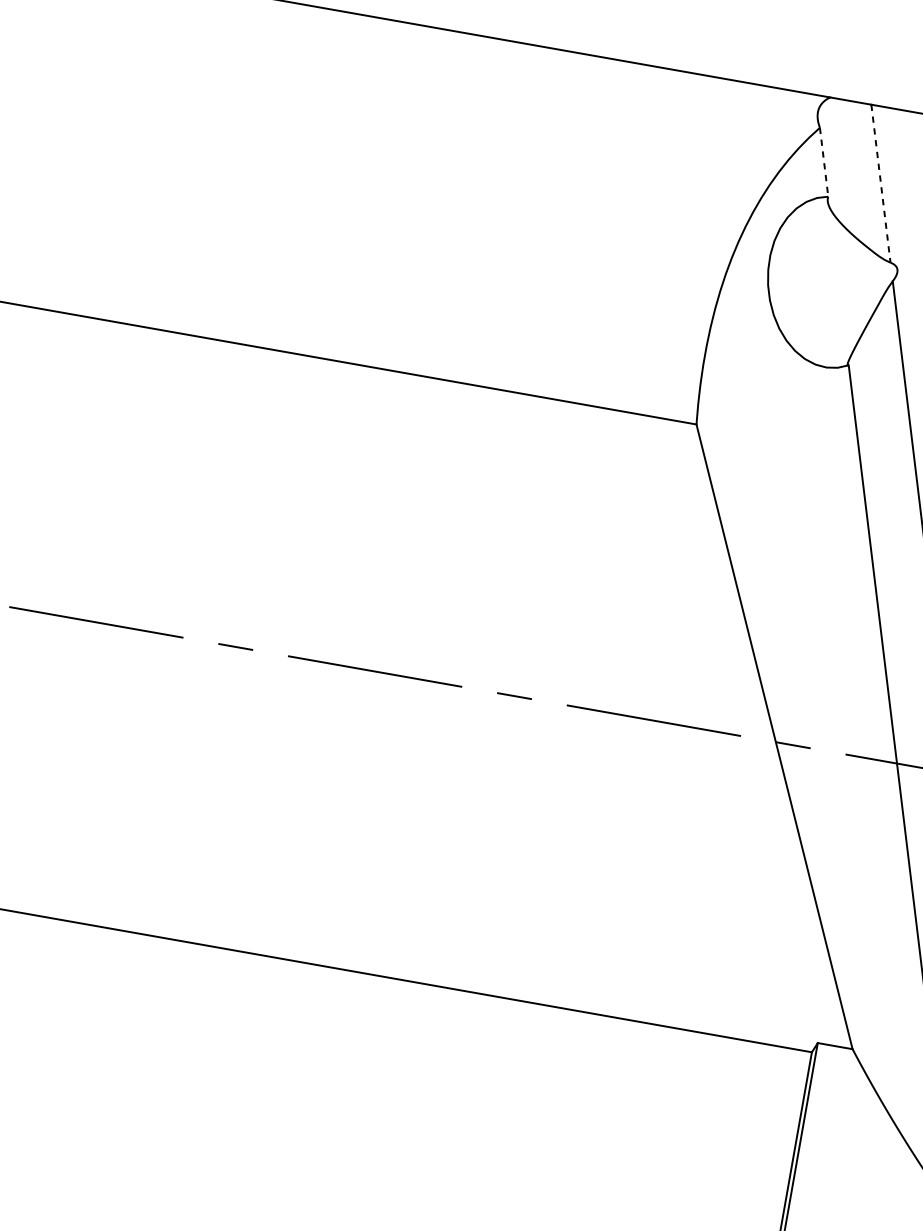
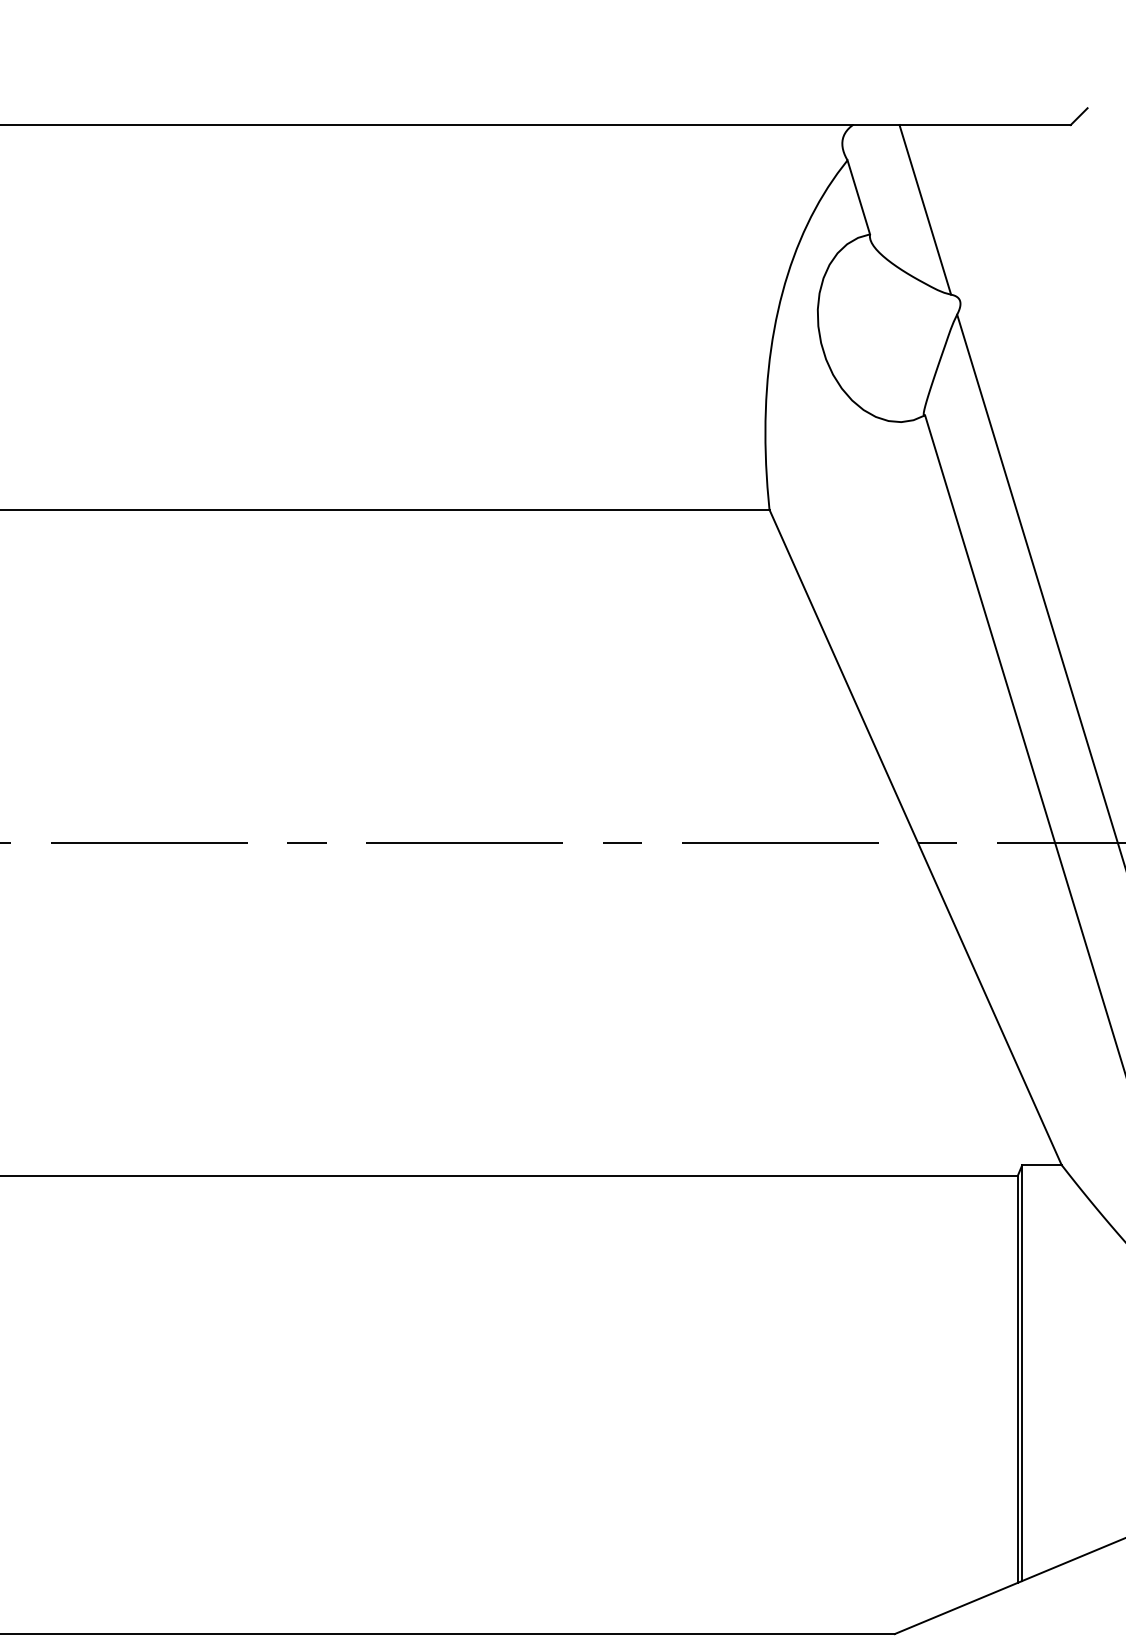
line: (823, 162) -> (858, 197), dashed -> solid
line: (881, 183) -> (925, 209), dashed -> solid

